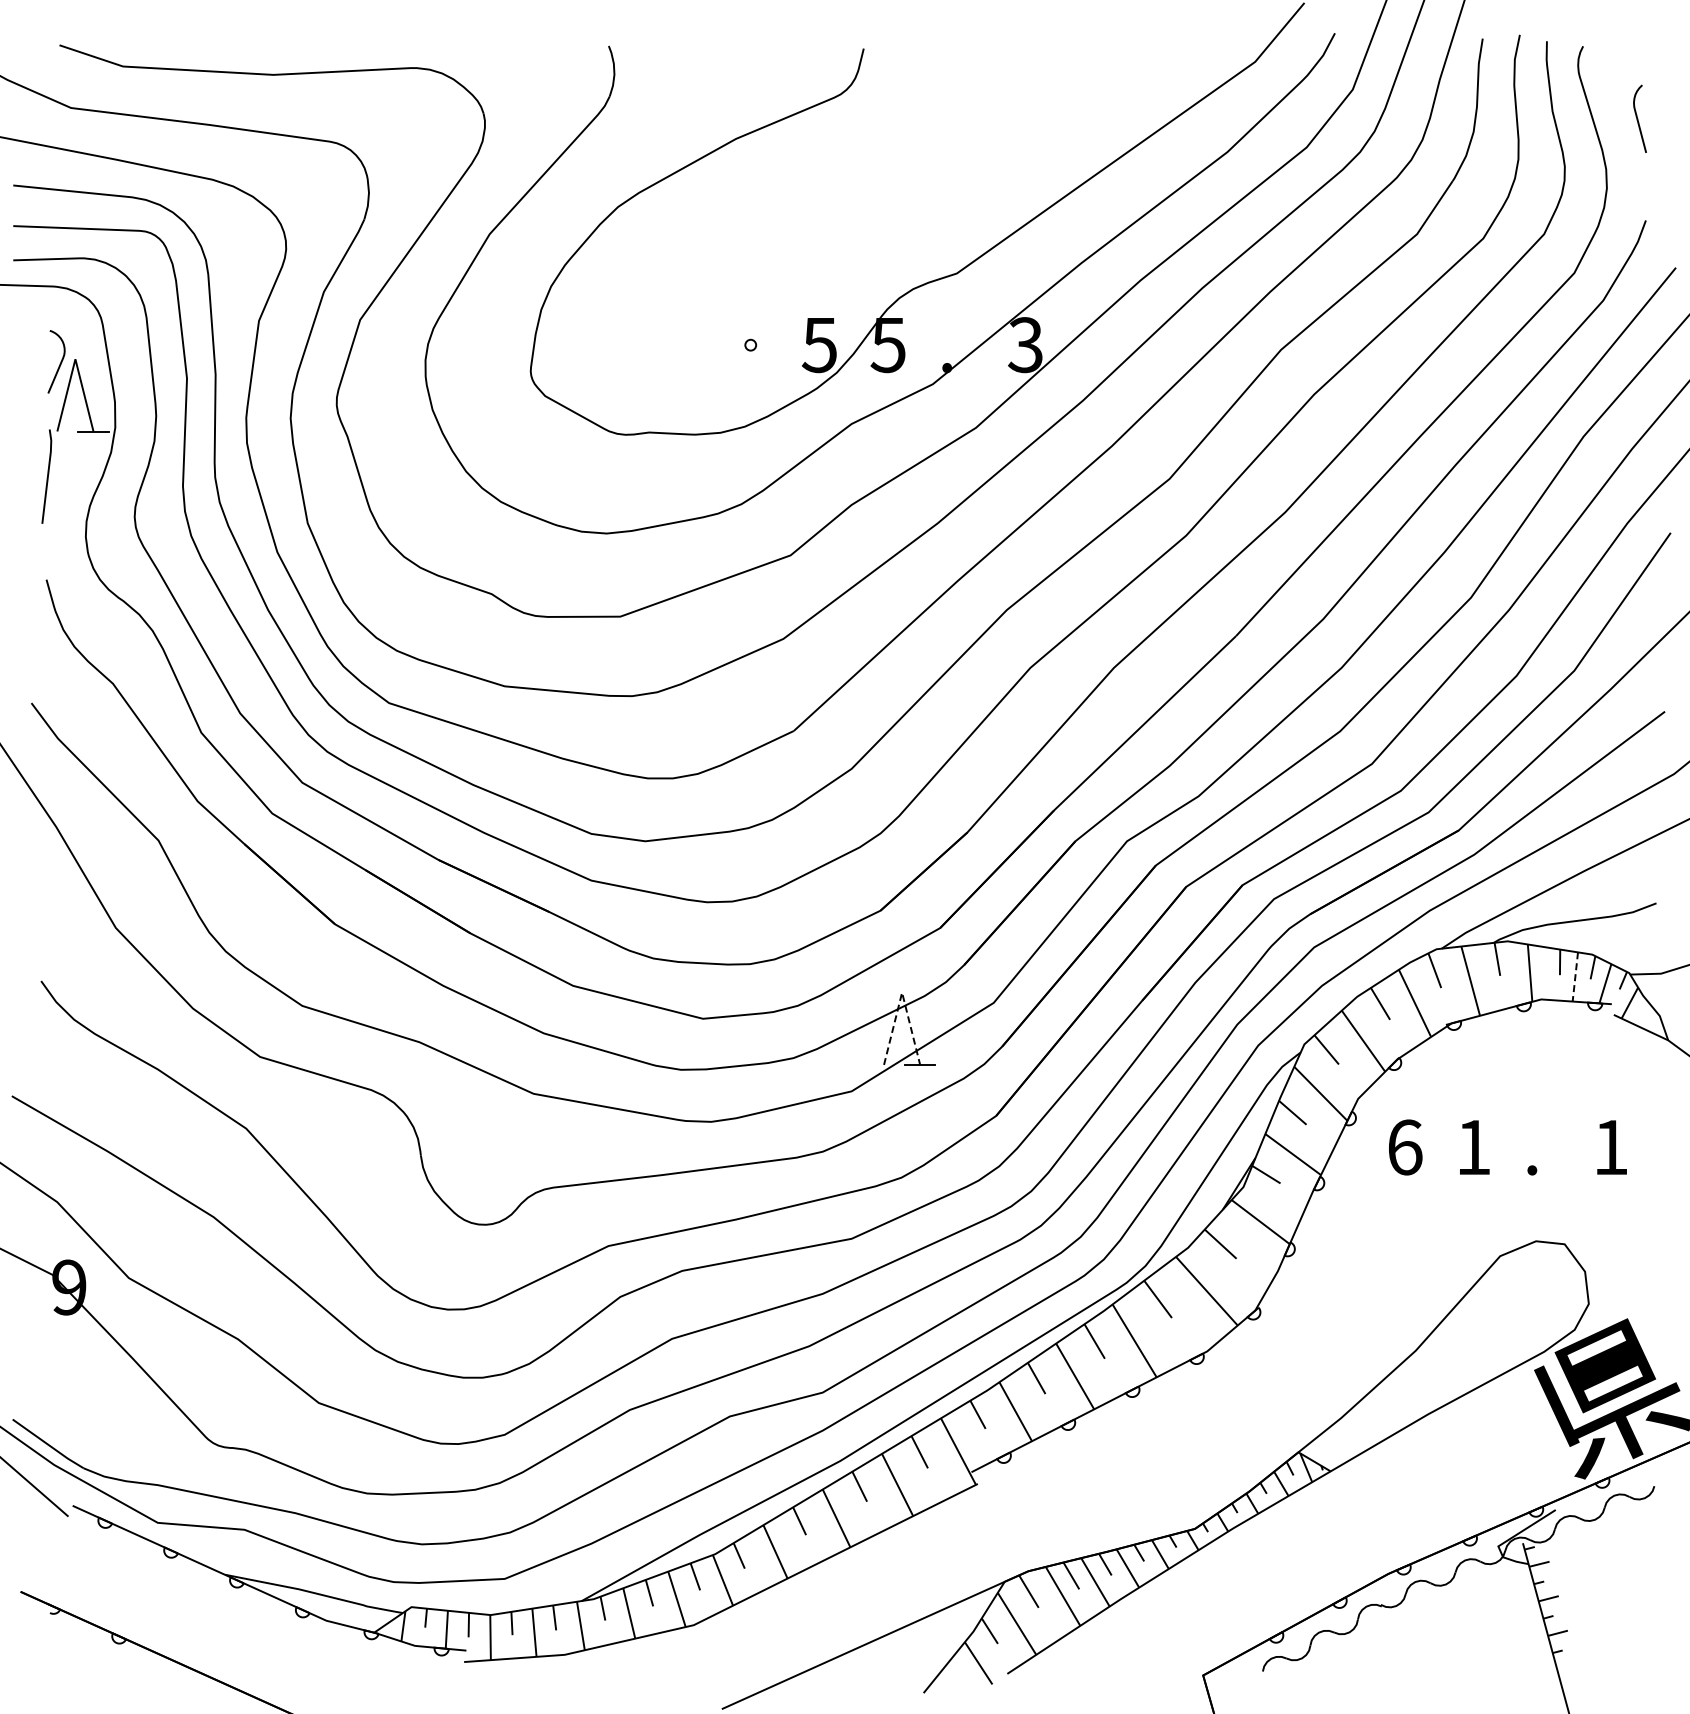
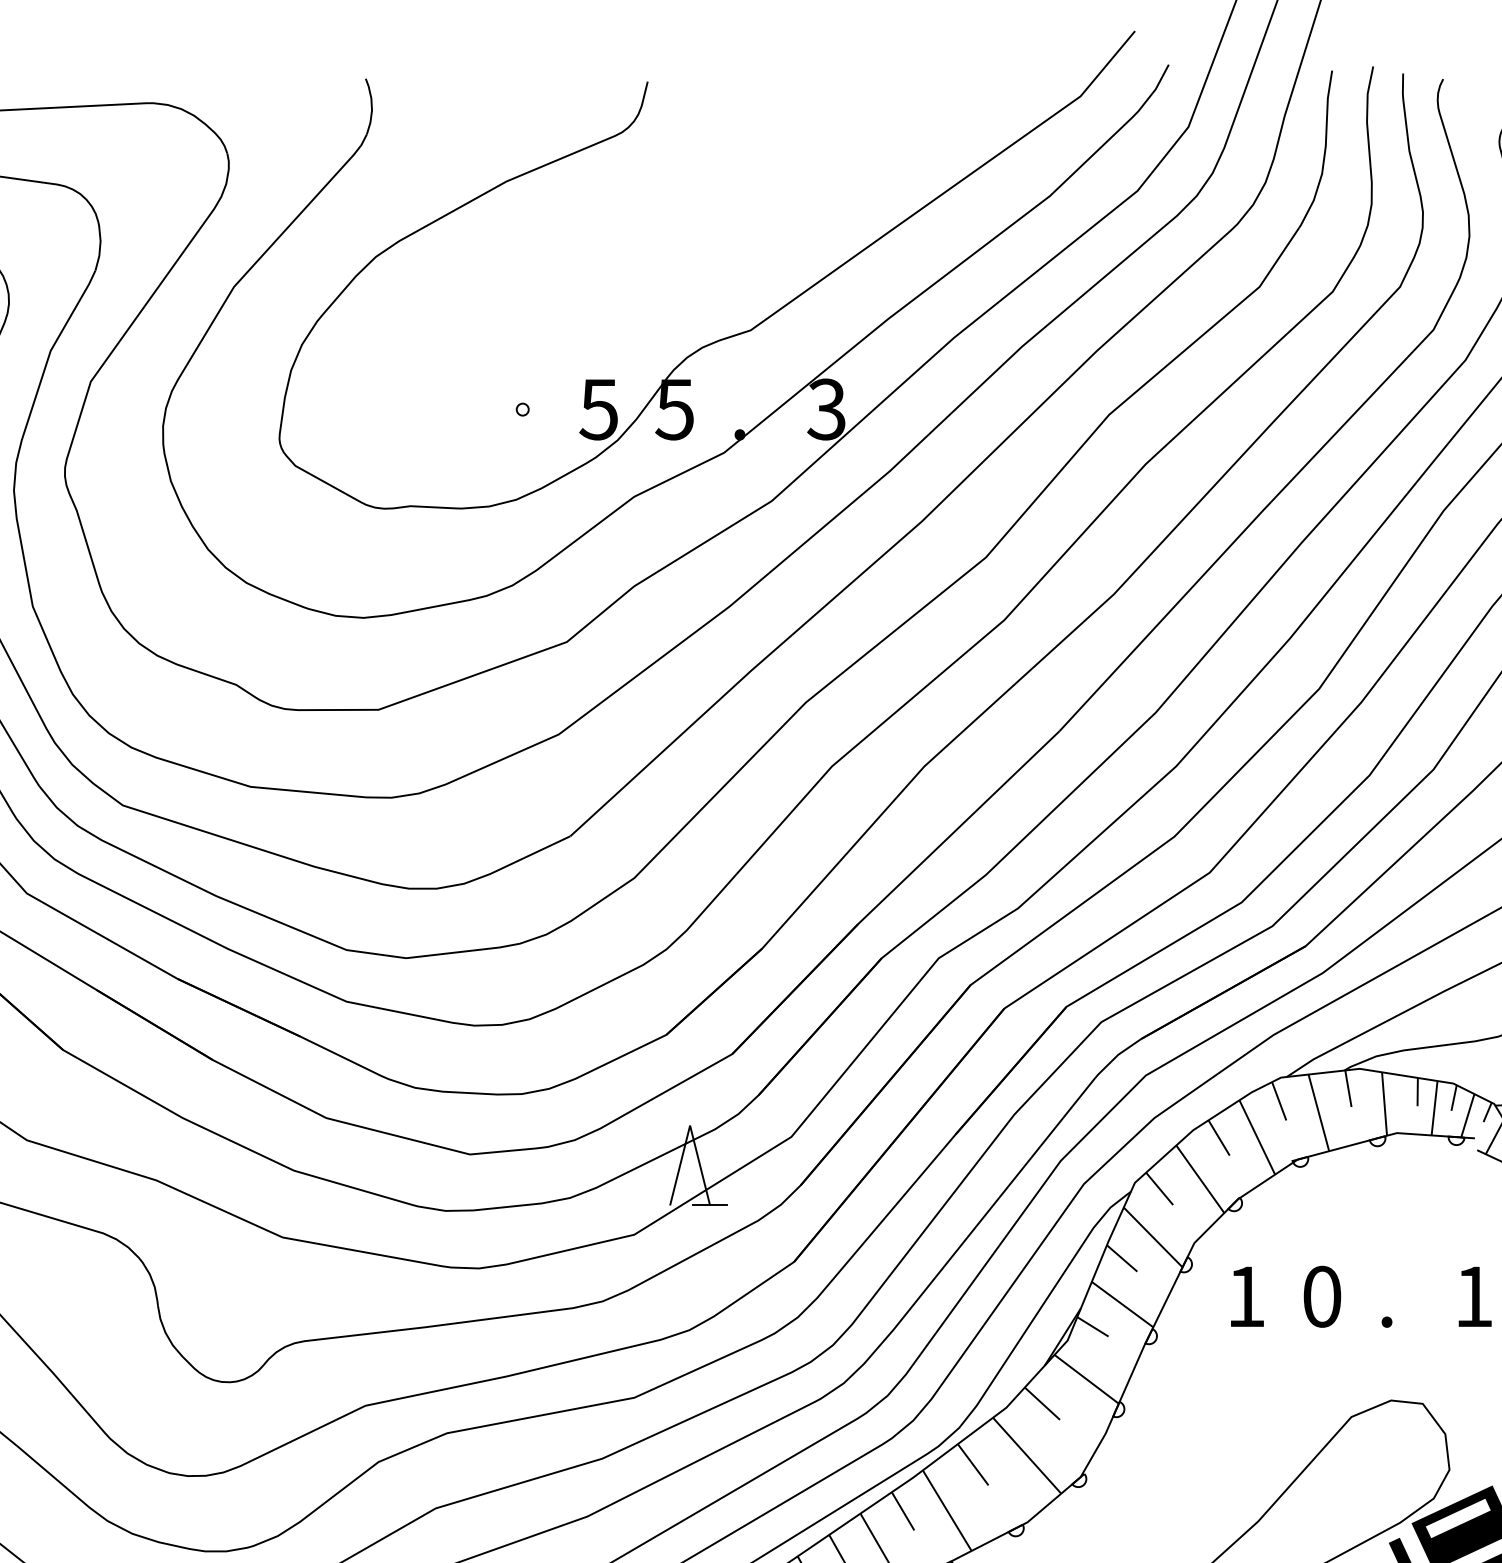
line: (1575, 976) -> (1434, 1107), dashed -> solid
line: (902, 992) -> (690, 1125), dashed -> solid
text: (1405, 1147) -> (1246, 1296), 6 -> 1
text: (1473, 1147) -> (1321, 1296), 1 -> 0

